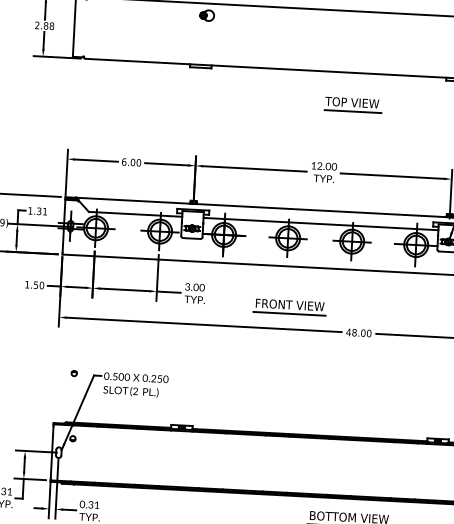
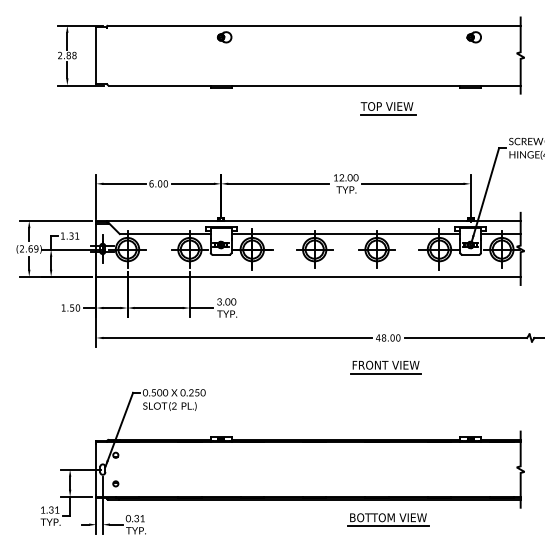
part: (353, 104) -> (388, 108), moved
part: (289, 307) -> (385, 367), moved
part: (73, 373) -> (115, 483), moved

